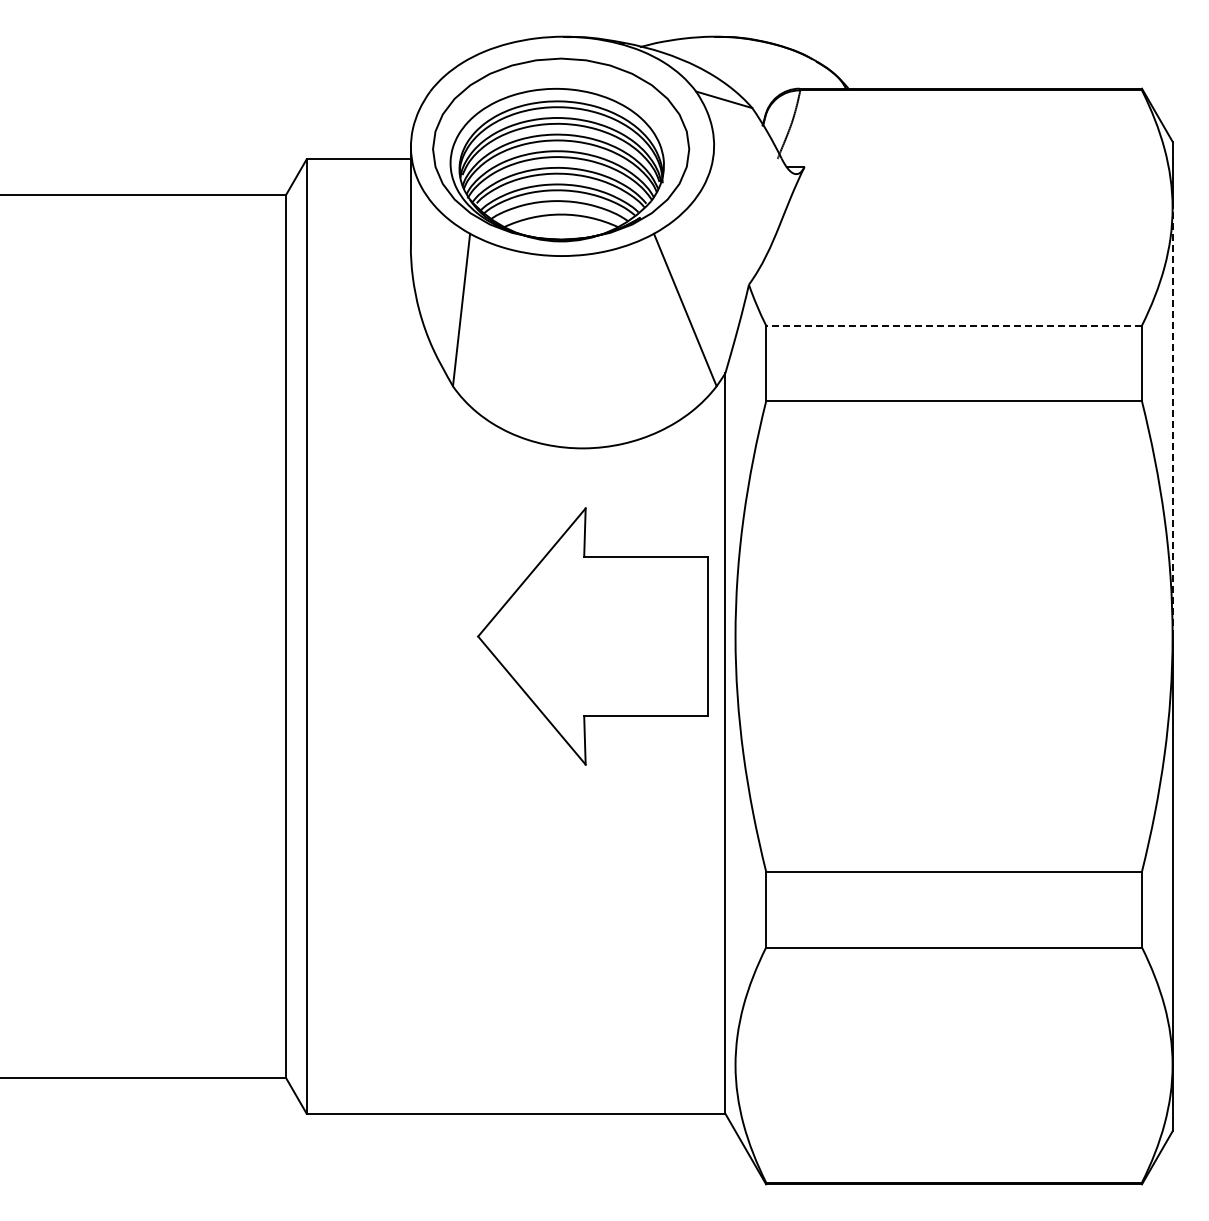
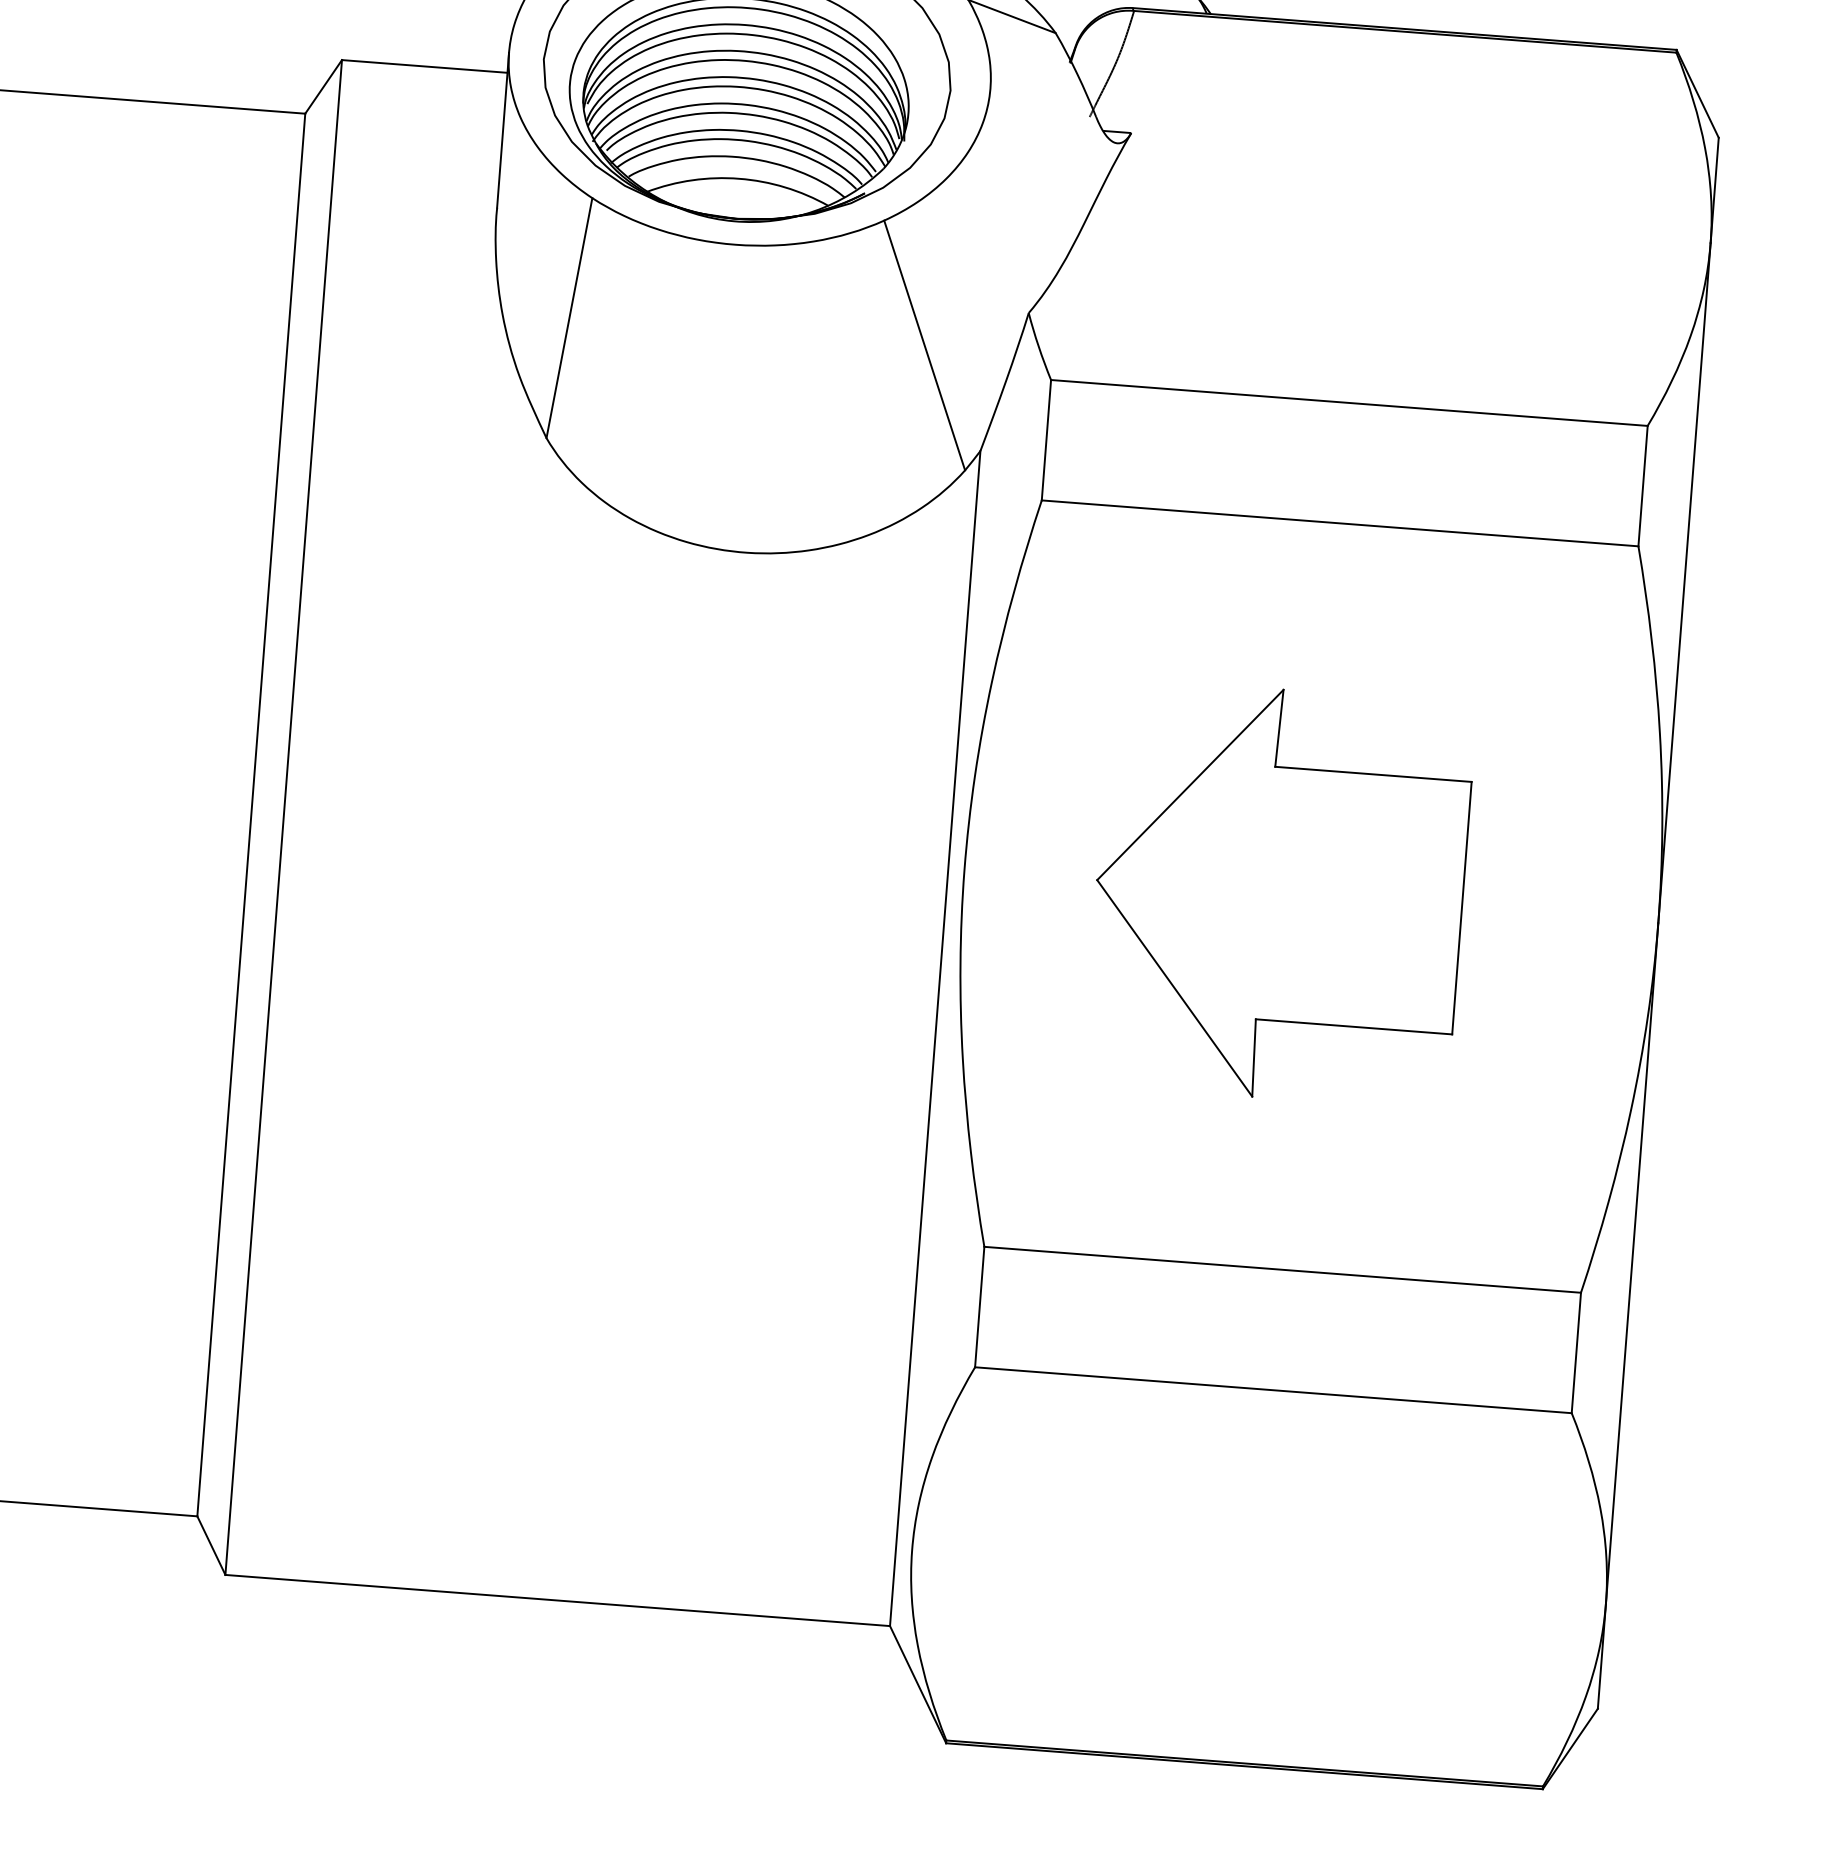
line: (954, 325) -> (1350, 402), dashed -> solid
line: (1172, 421) -> (1684, 581), dashed -> solid
part: (592, 636) -> (1278, 894), moved

